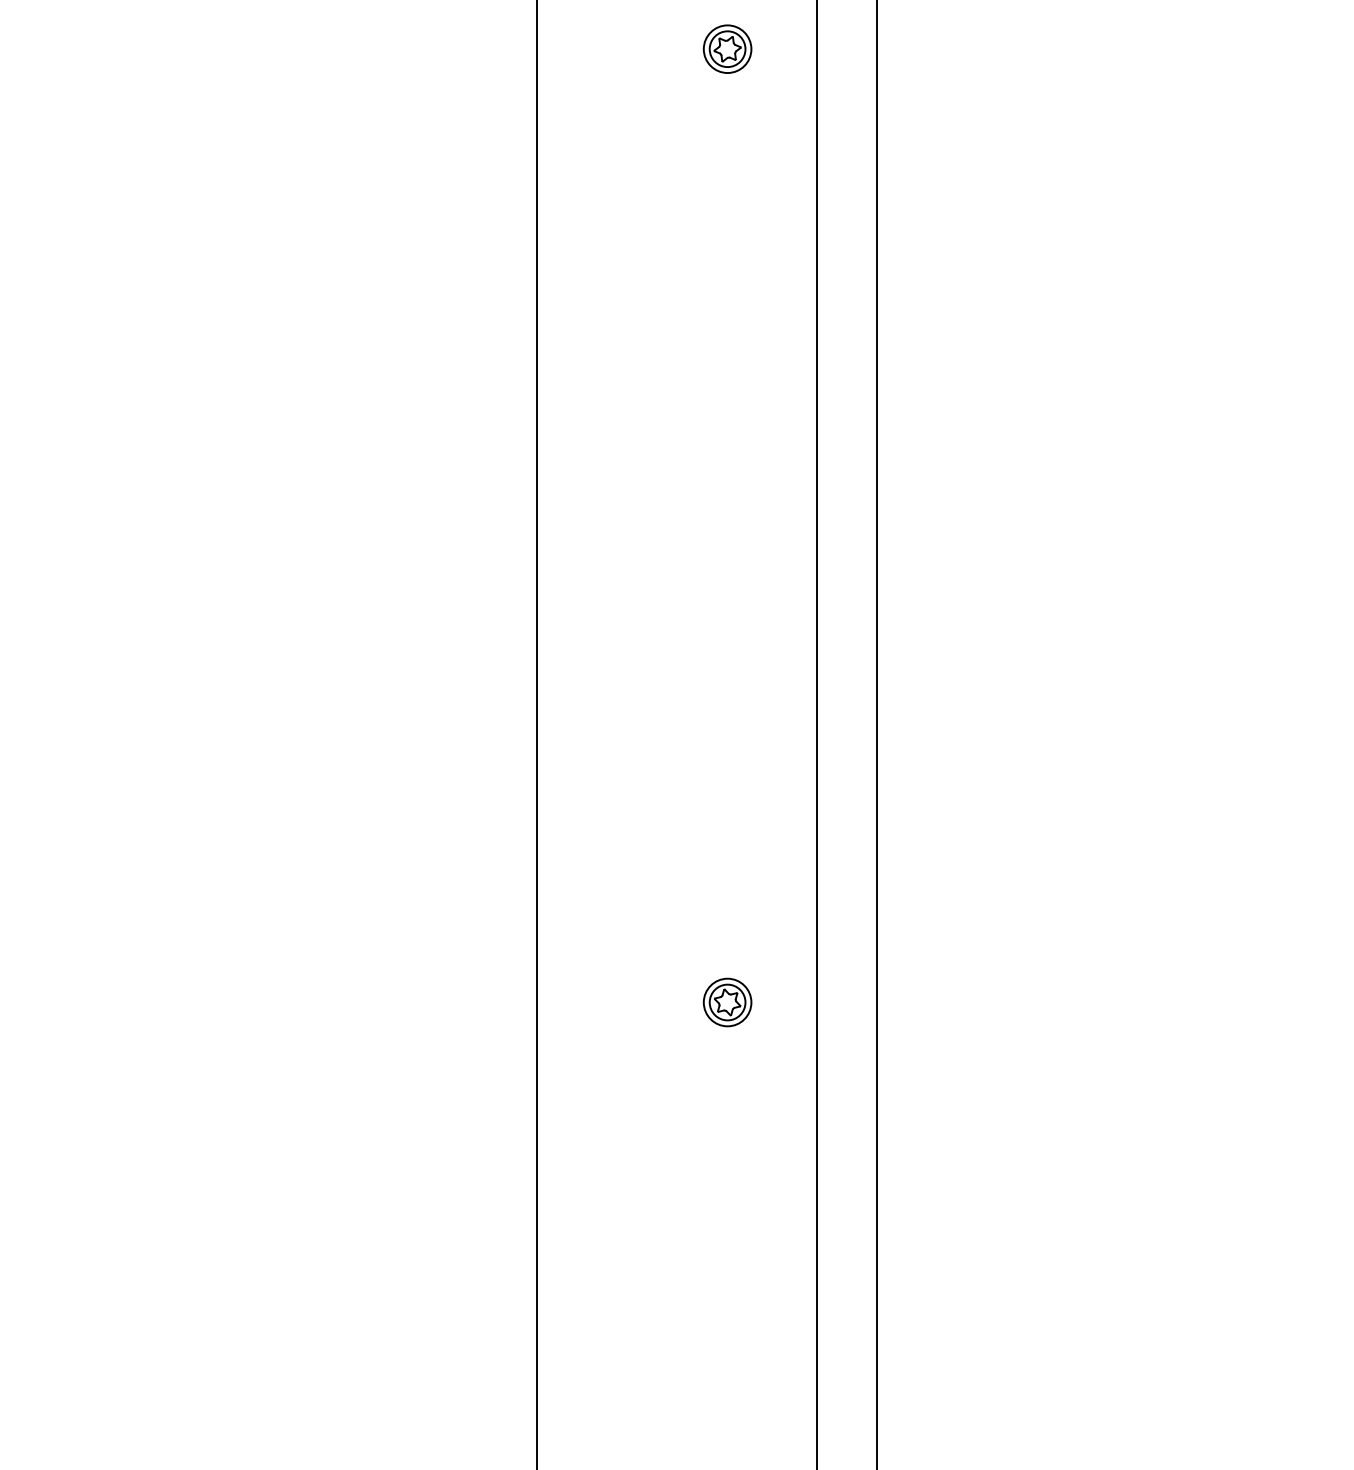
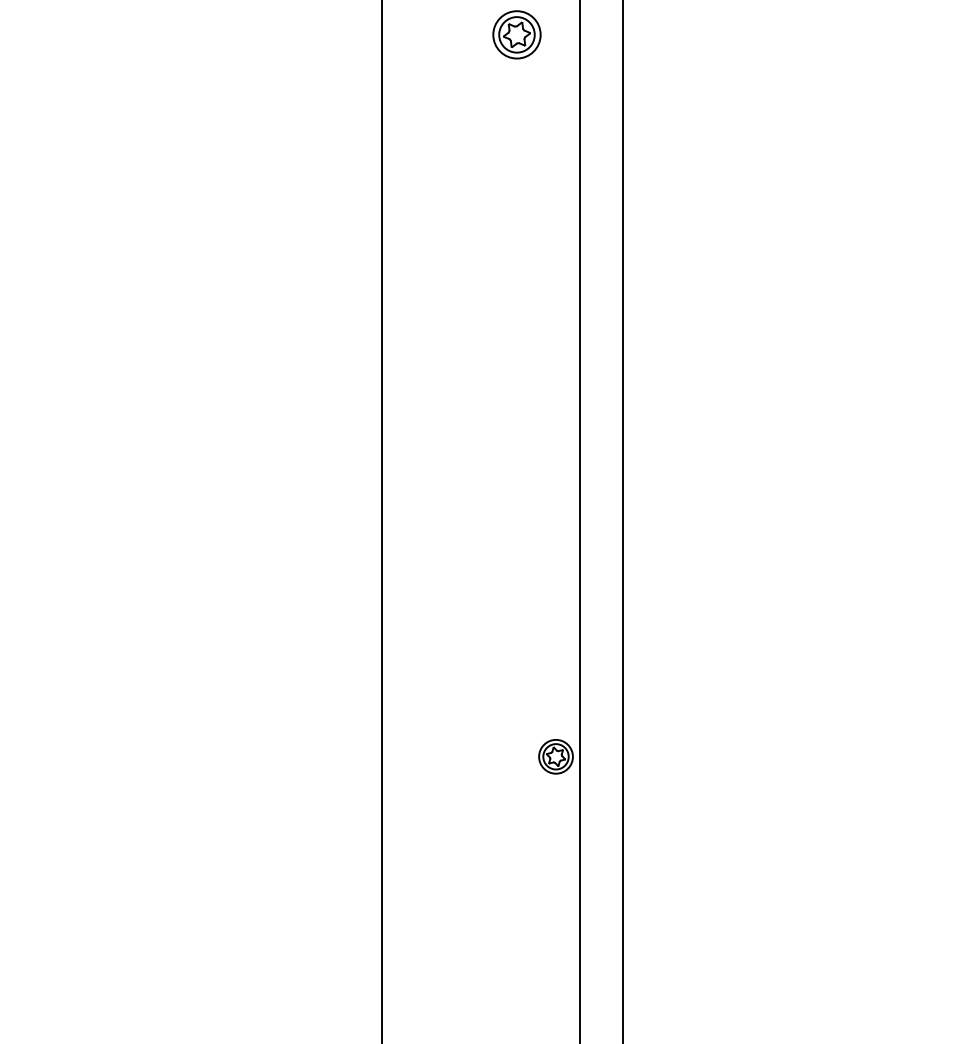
part: (727, 48) -> (516, 34), size x1.4
part: (727, 1002) -> (555, 756), moved

